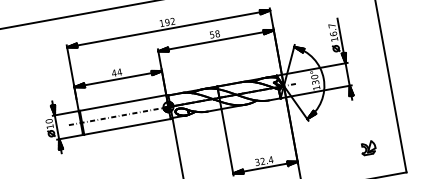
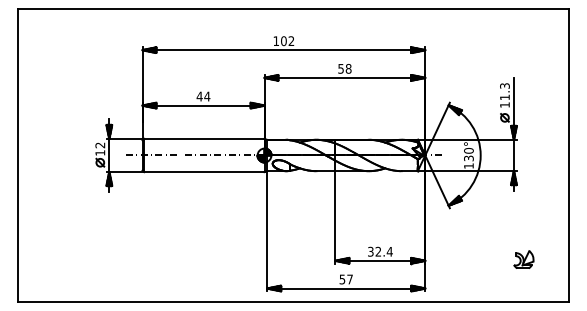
text: (167, 22) -> (283, 41), 192 -> 102
text: (332, 29) -> (504, 91), 16.7 -> 11.3
text: (49, 121) -> (100, 145), 10 -> 12

